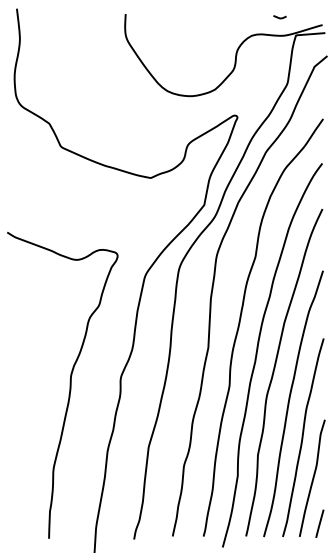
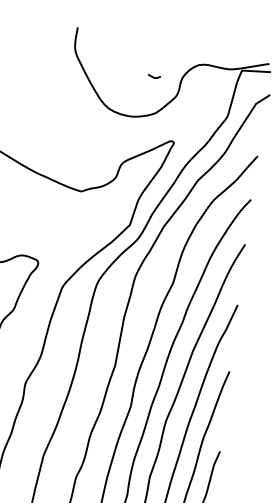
curve: (279, 17) -> (153, 76), moved

